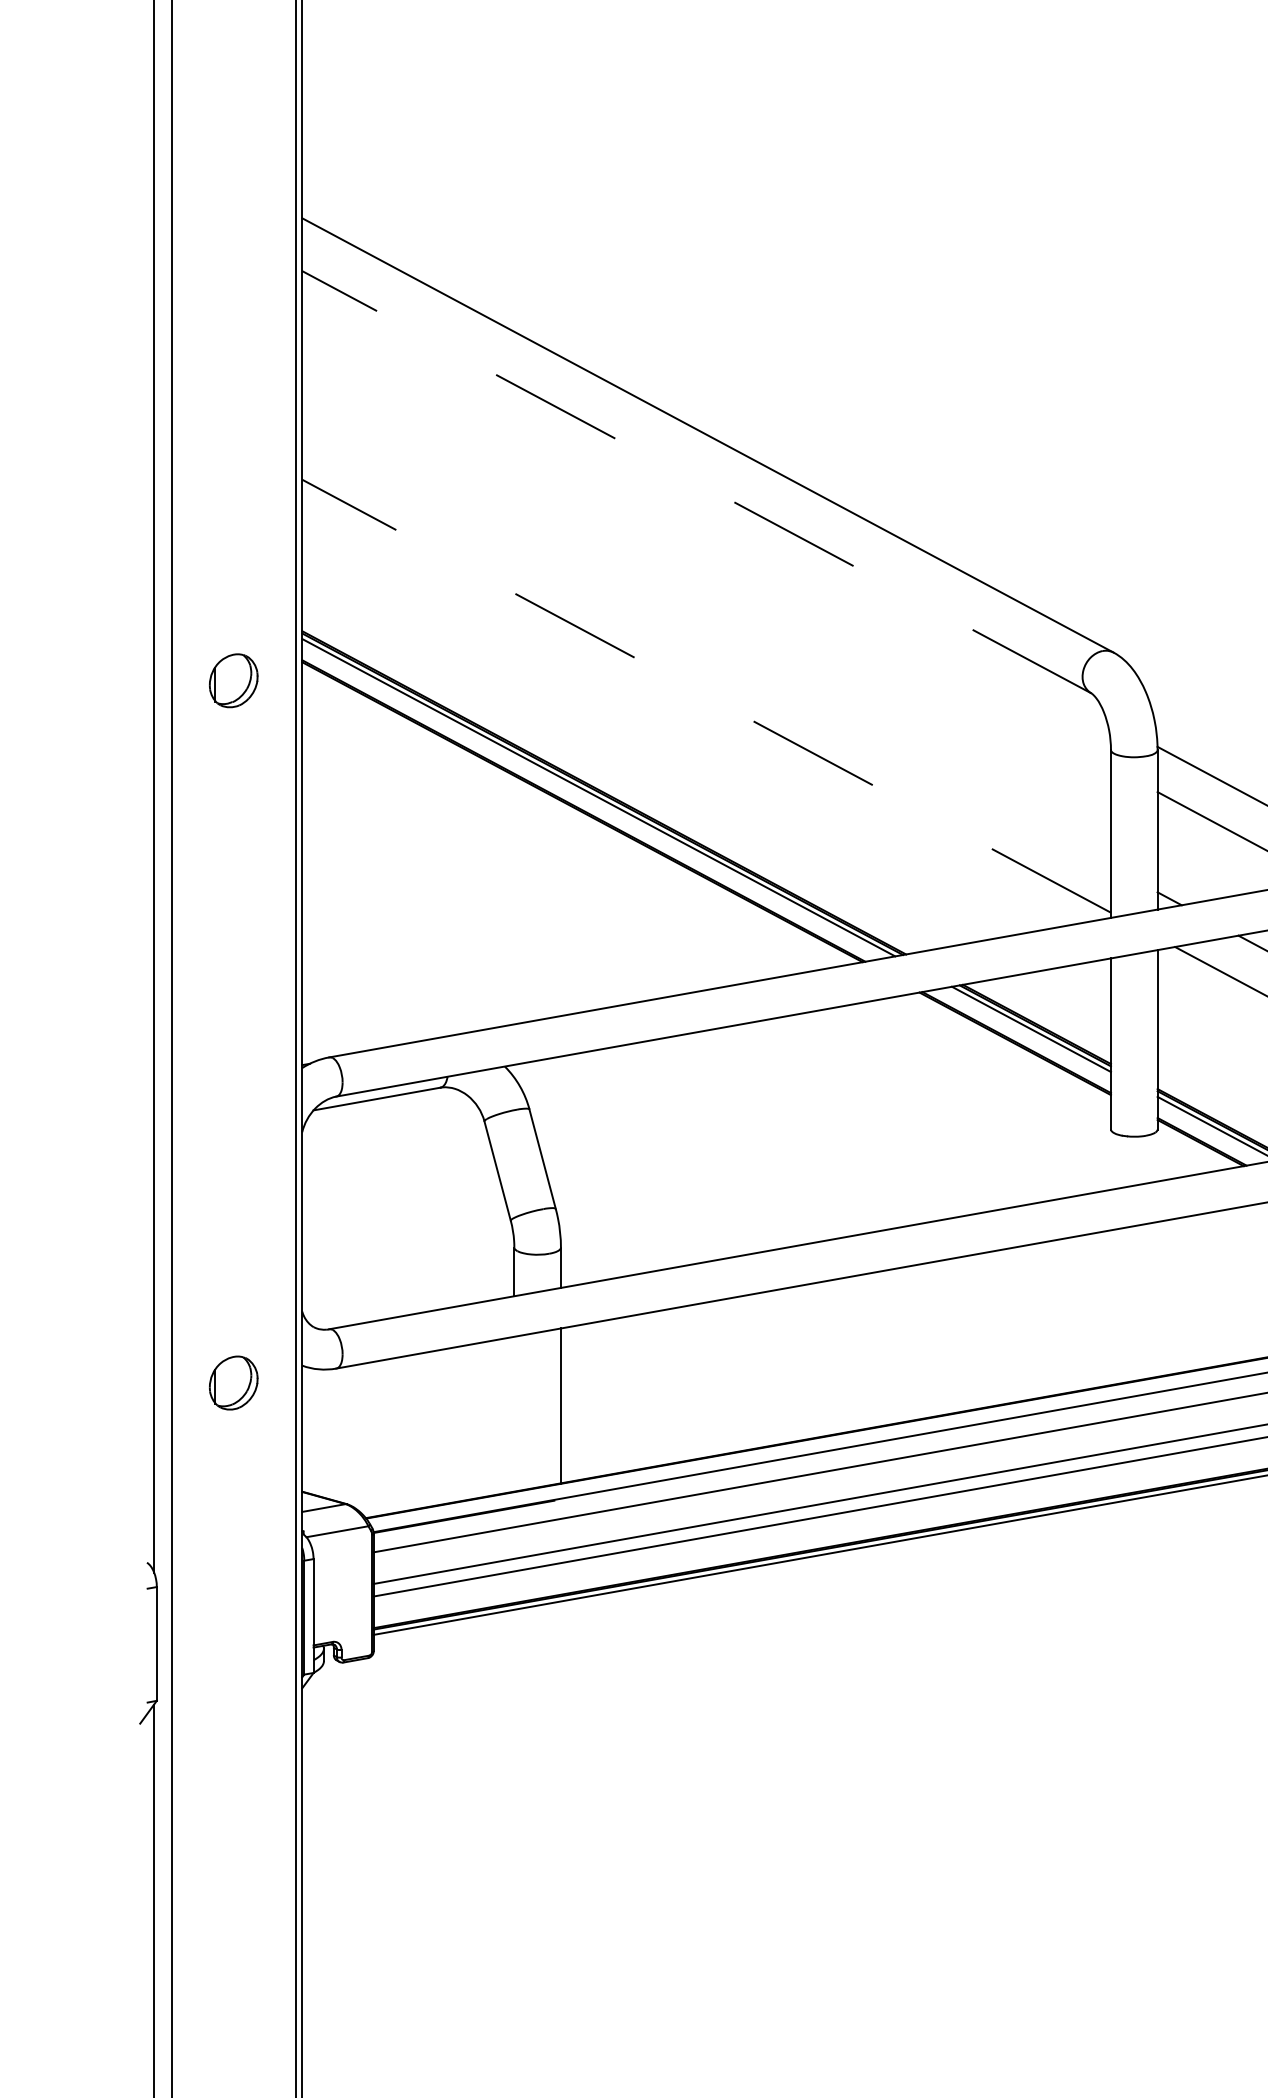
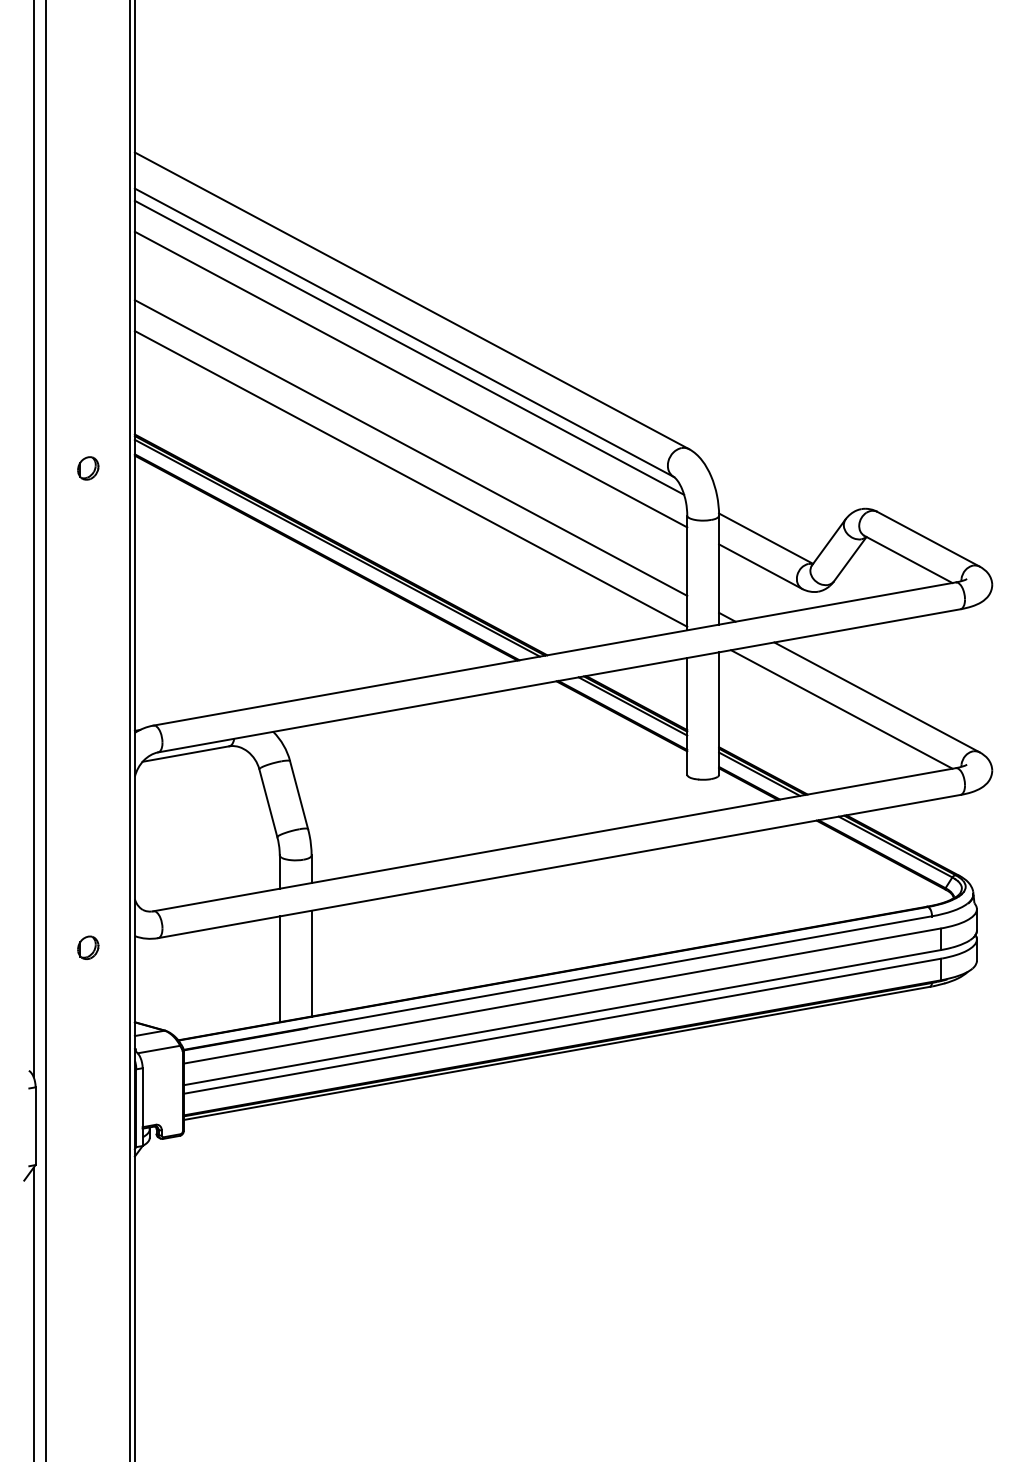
line: (696, 481) -> (404, 332), dashed -> solid
line: (704, 503) -> (409, 347), added
line: (705, 550) -> (410, 379), added
line: (705, 650) -> (410, 447), added
part: (234, 680) -> (88, 468), size x0.62
line: (705, 695) -> (410, 478), dashed -> solid
part: (234, 1382) -> (88, 947), size x0.62
line: (513, 1414) -> (279, 969), added

